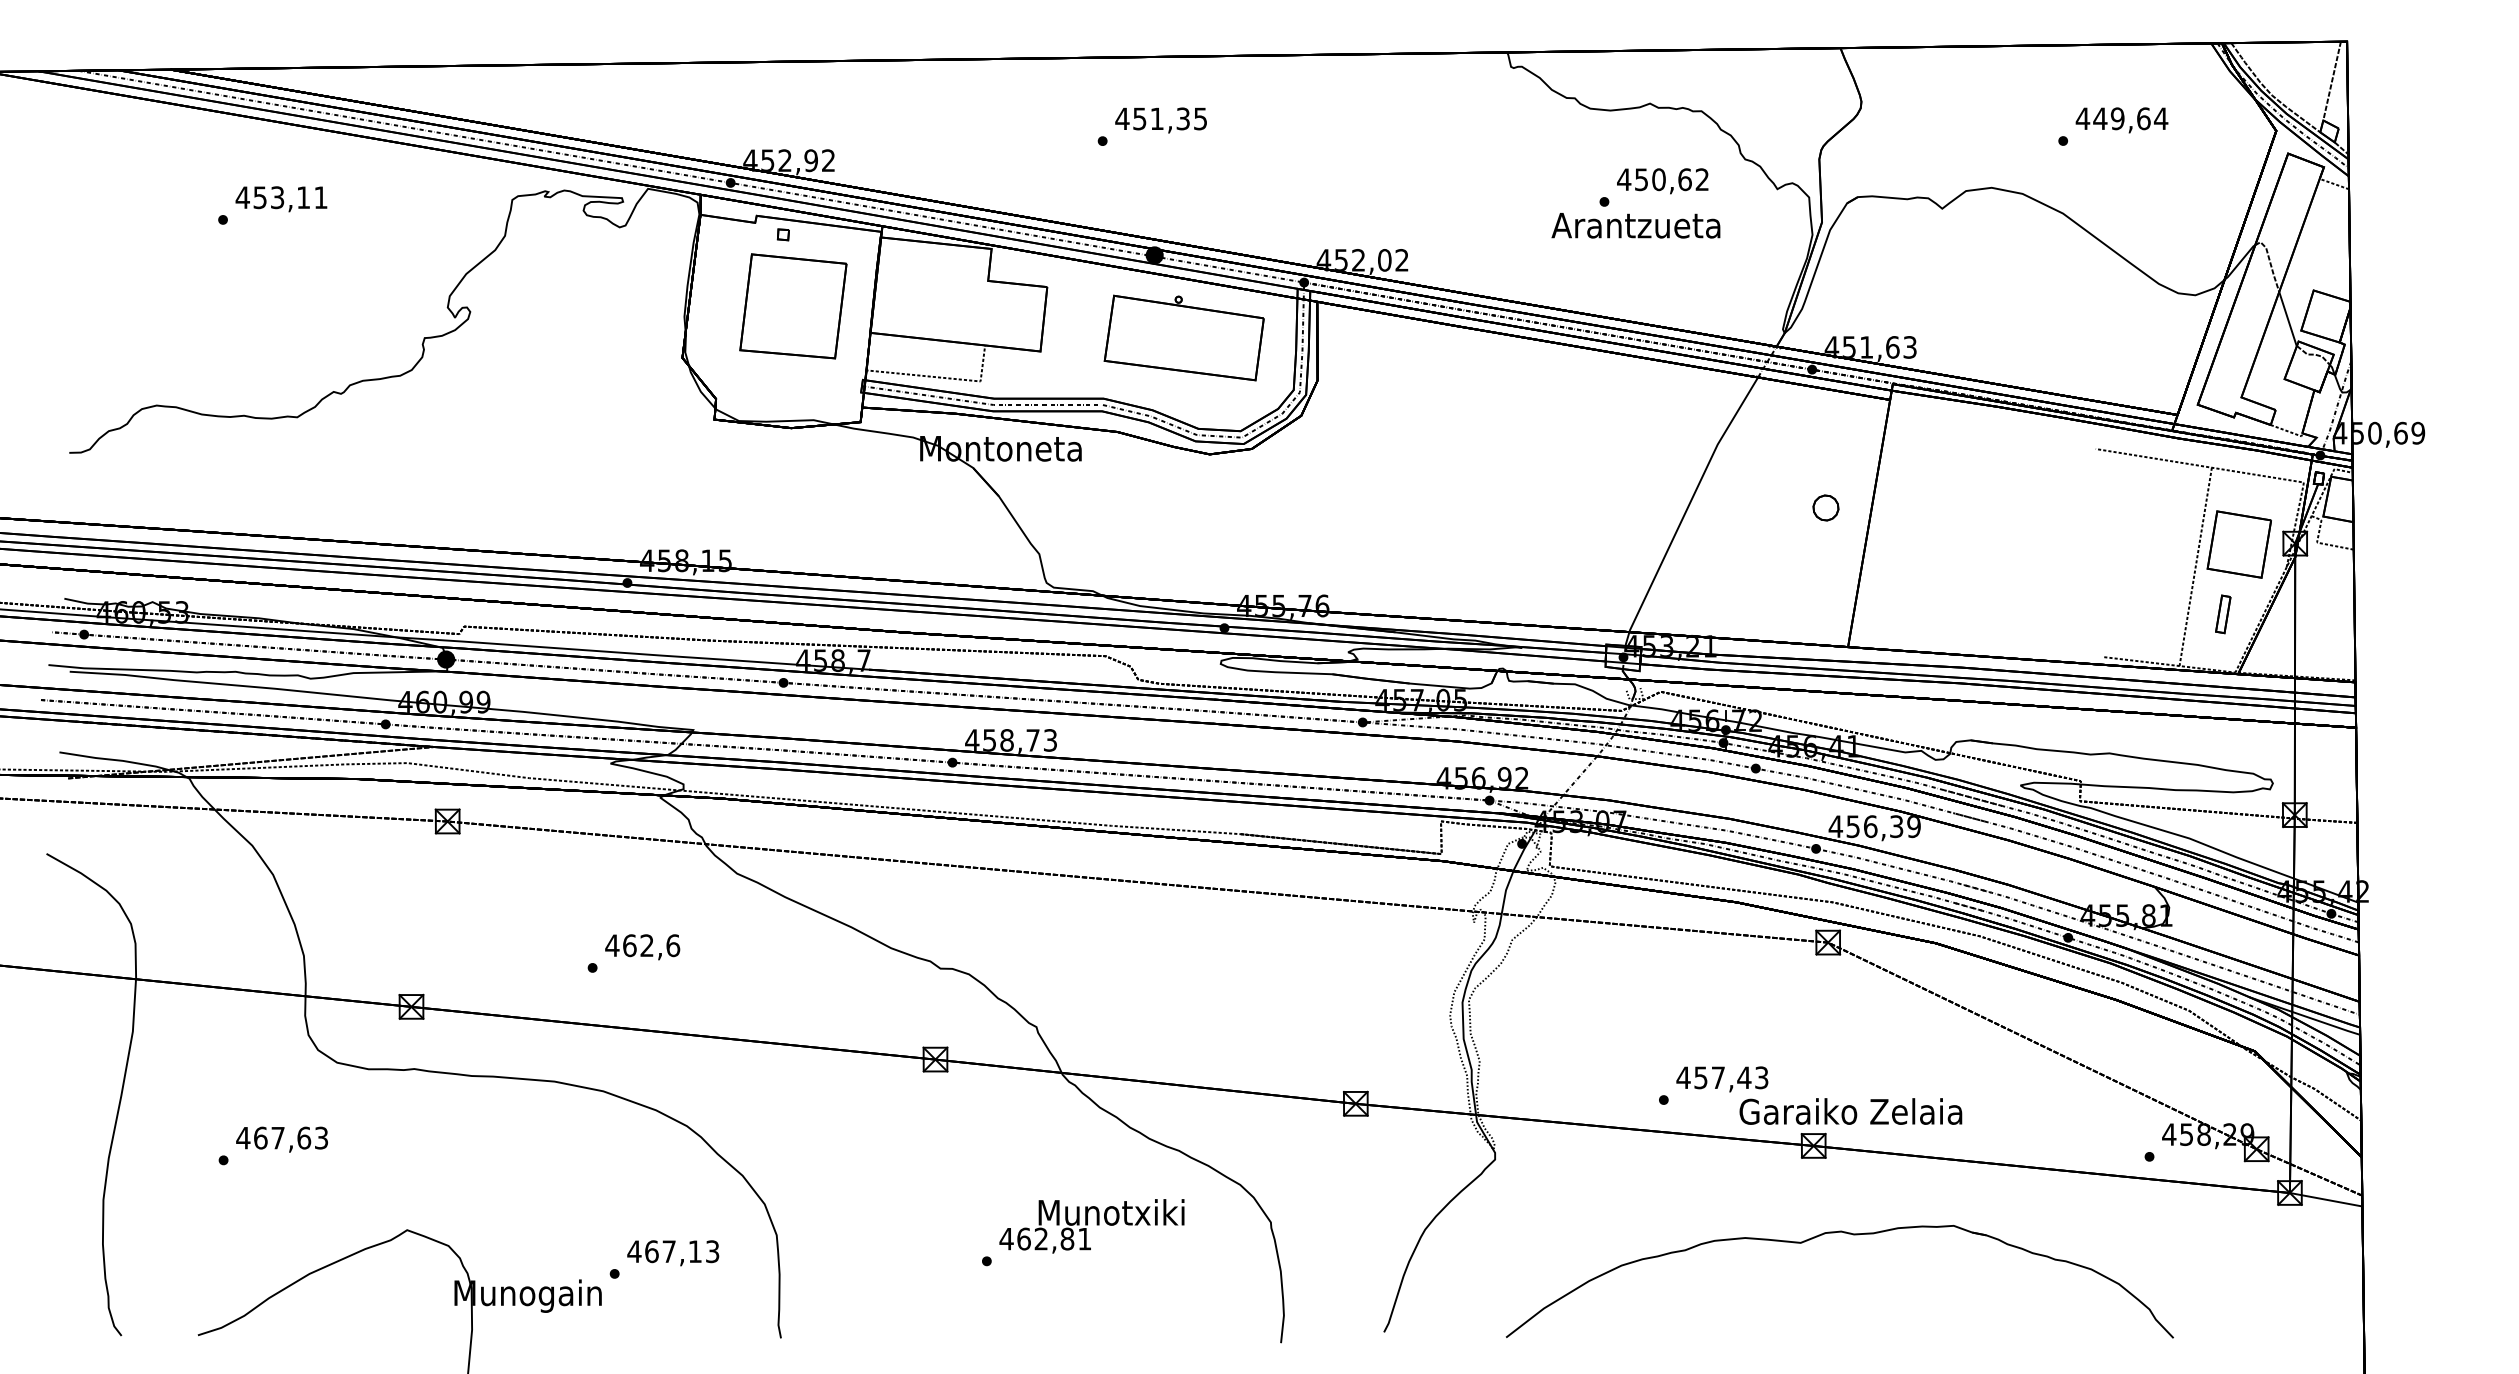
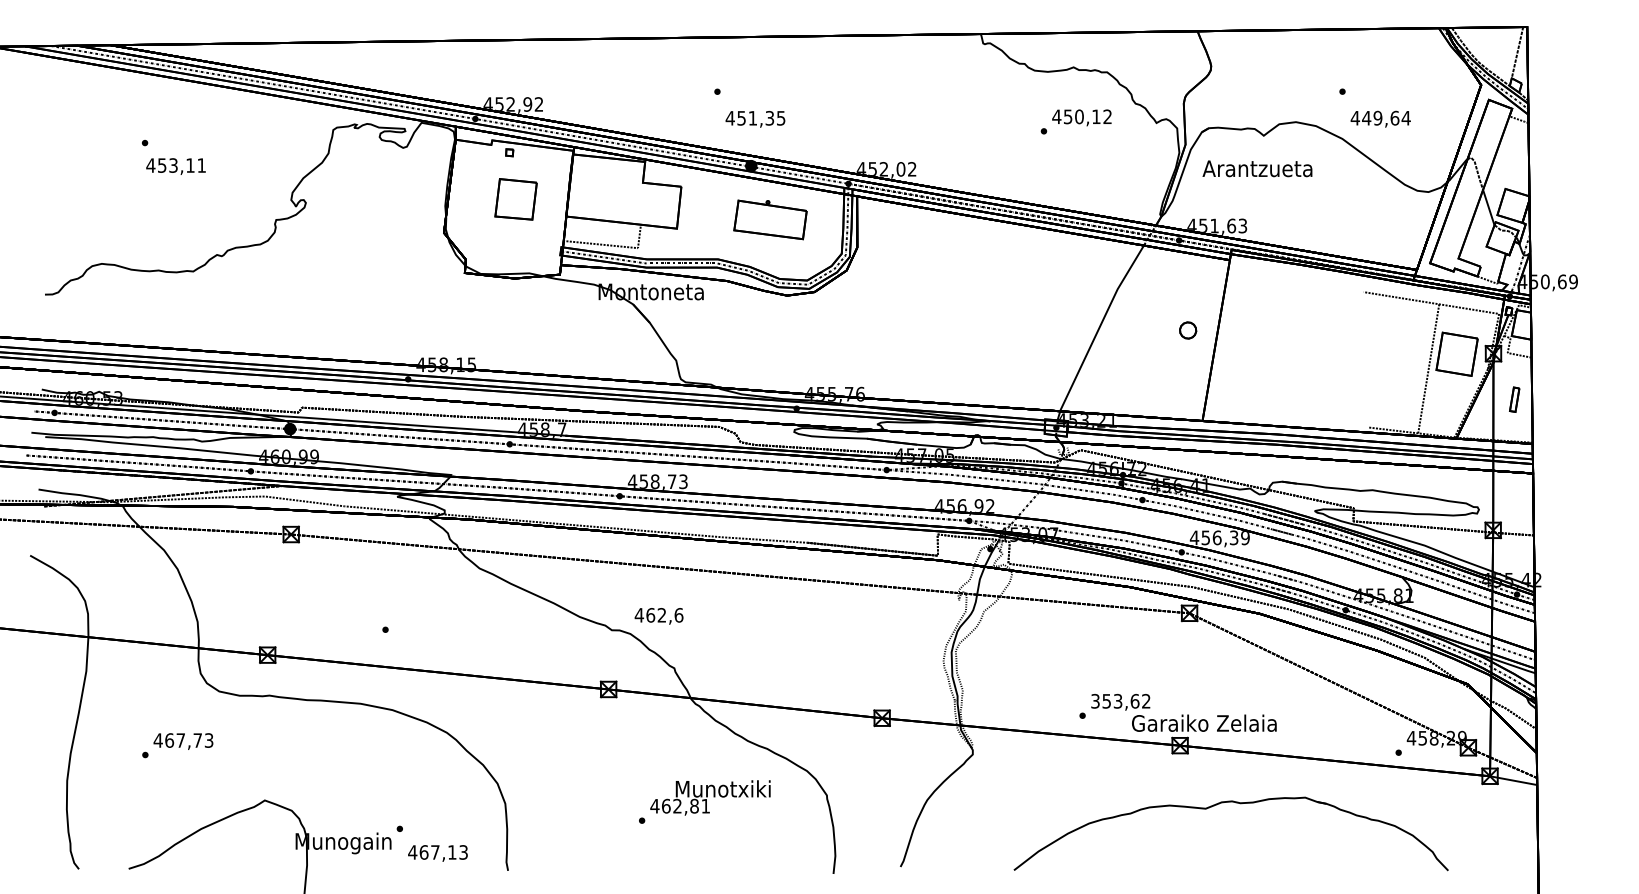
text: (2121, 119) -> (1380, 118), moved
text: (1161, 120) -> (755, 119), moved
text: (1685, 179) -> (1096, 116), 450,62 -> 450,12
text: (280, 199) -> (175, 166), moved
text: (1635, 225) -> (1257, 168), moved
part: (792, 306) -> (515, 199), size x0.6
part: (1184, 337) -> (770, 219), size x0.7
part: (2223, 614) -> (1514, 399), moved
text: (641, 947) -> (658, 616), moved
text: (1722, 1076) -> (1120, 700), 457,43 -> 353,62
text: (303, 1138) -> (197, 740), 467,63 -> 467,73
part: (1846, 1234) -> (1235, 803), moved
text: (672, 1253) -> (437, 853), moved

